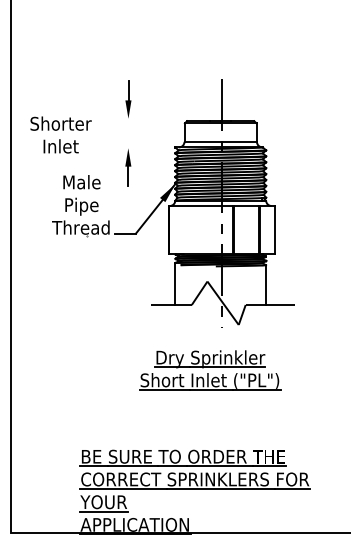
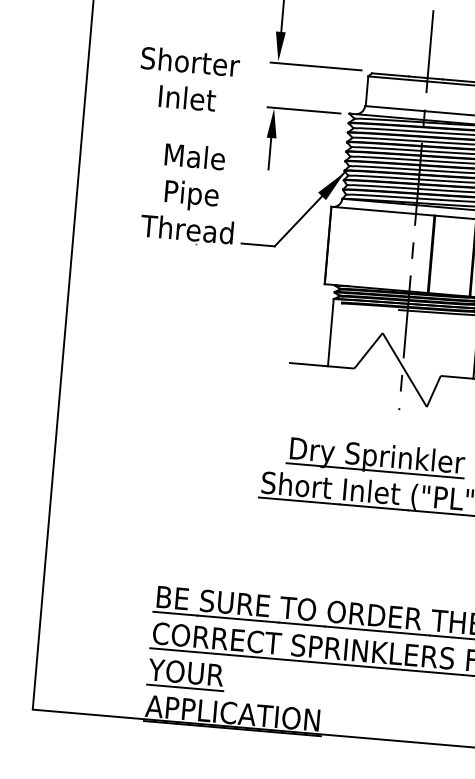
line: (152, 119) -> (316, 65), added
text: (60, 134) -> (188, 79), moved
line: (146, 147) -> (303, 109), added

